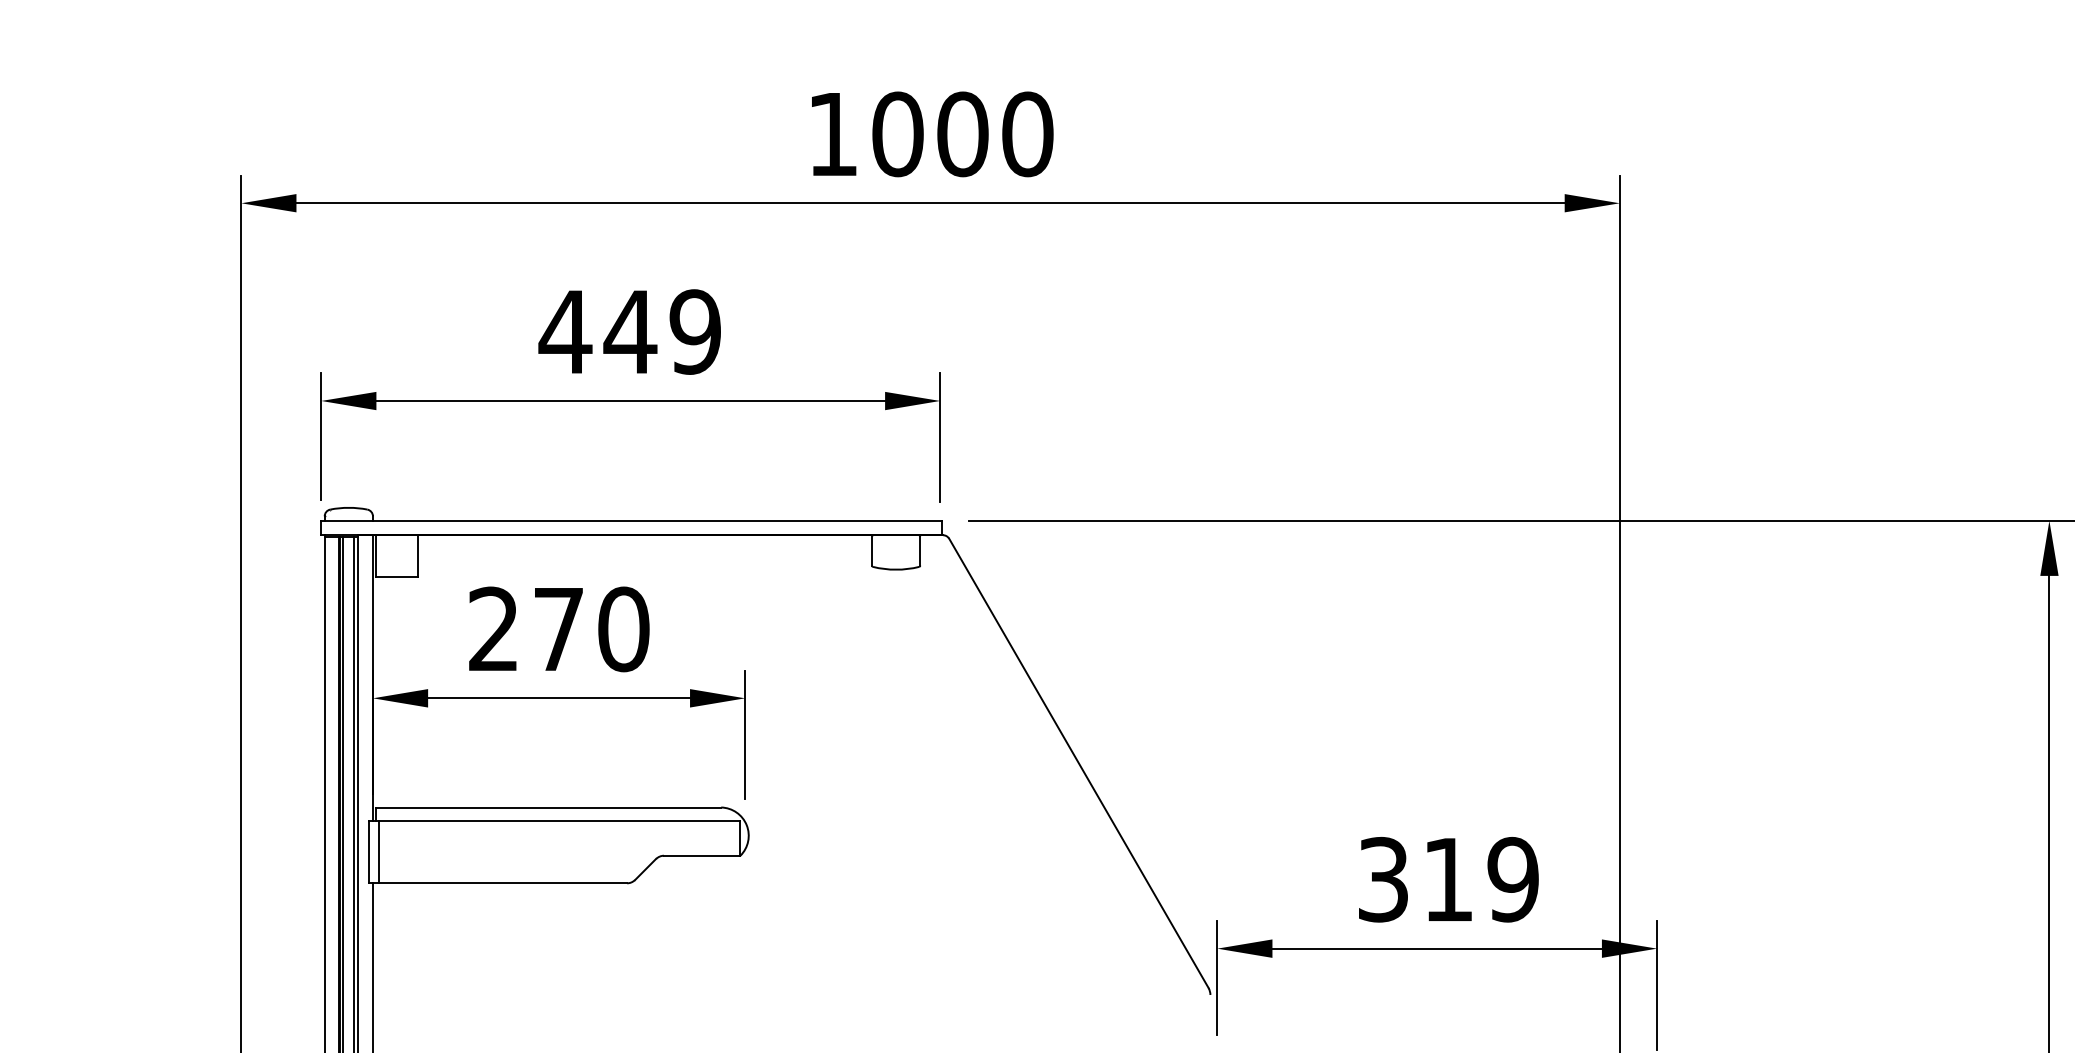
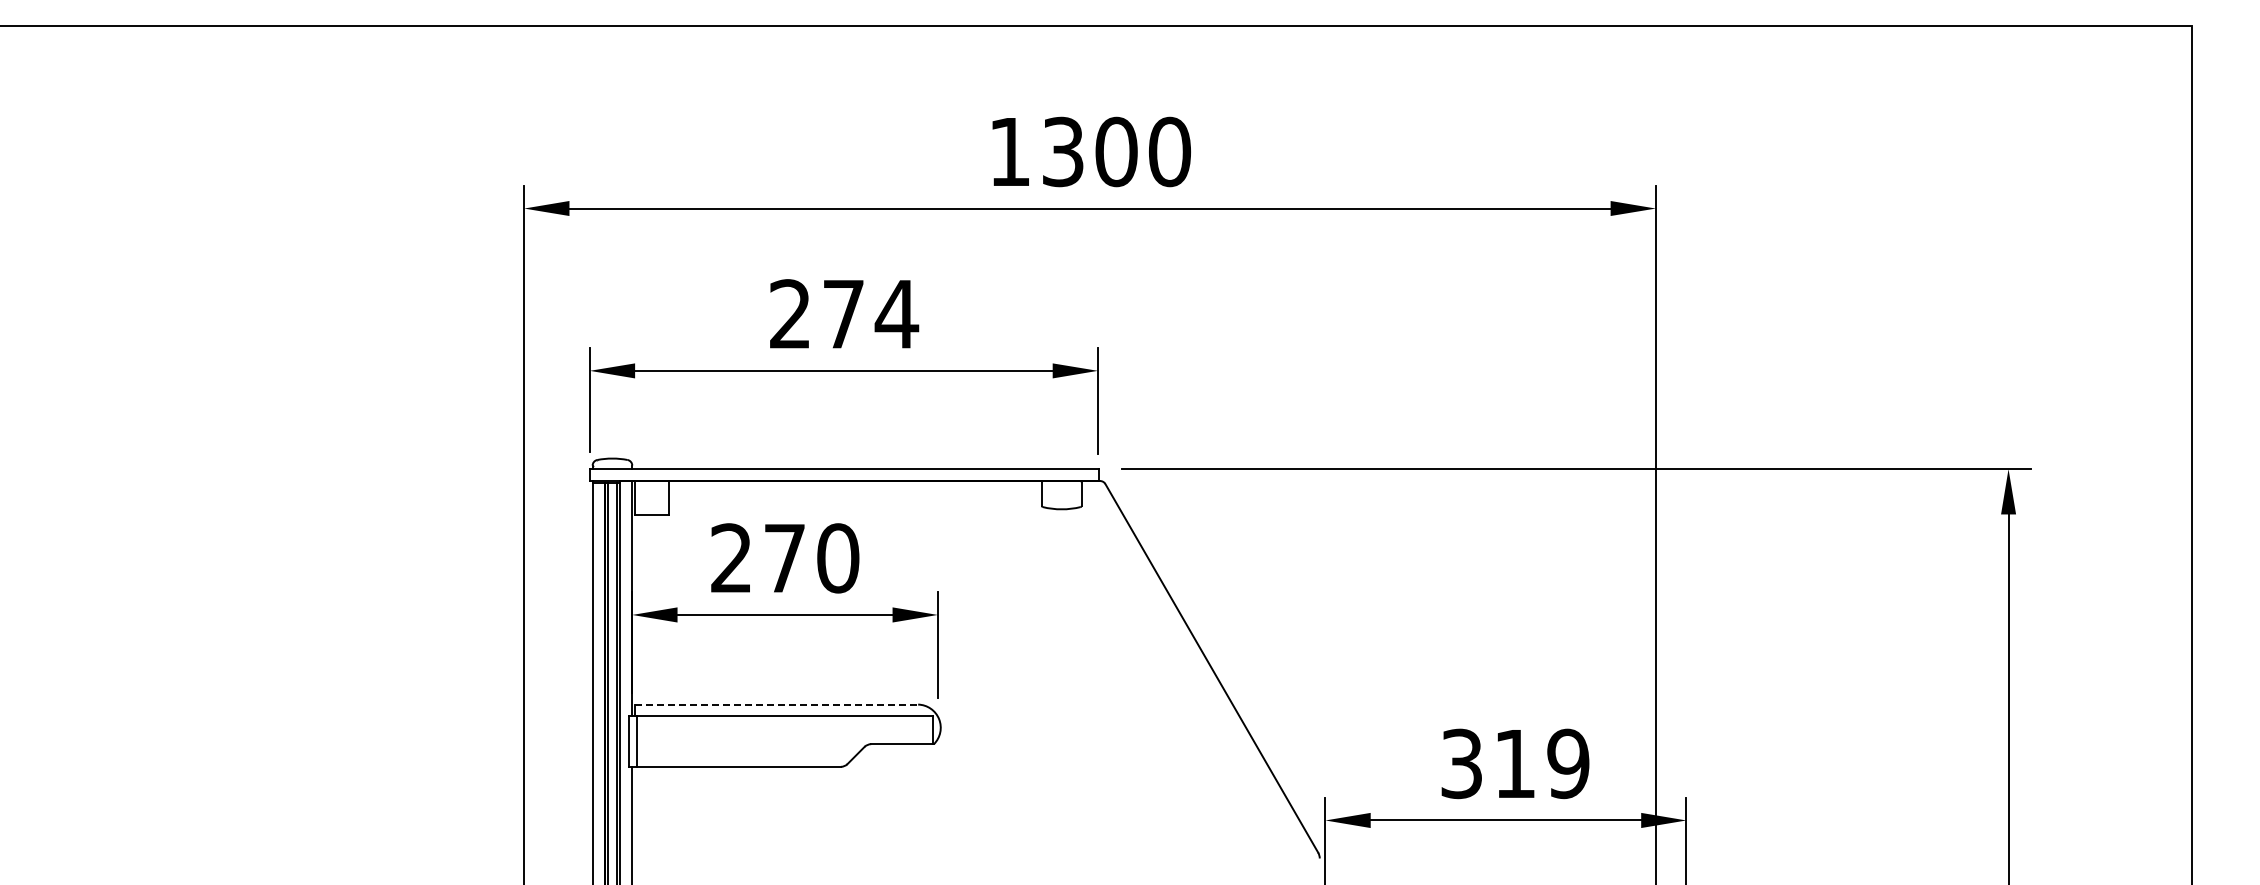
text: (898, 133) -> (1063, 151), 1000 -> 1300
text: (630, 332) -> (843, 314), 449 -> 274
line: (548, 807) -> (776, 704), solid -> dashed

